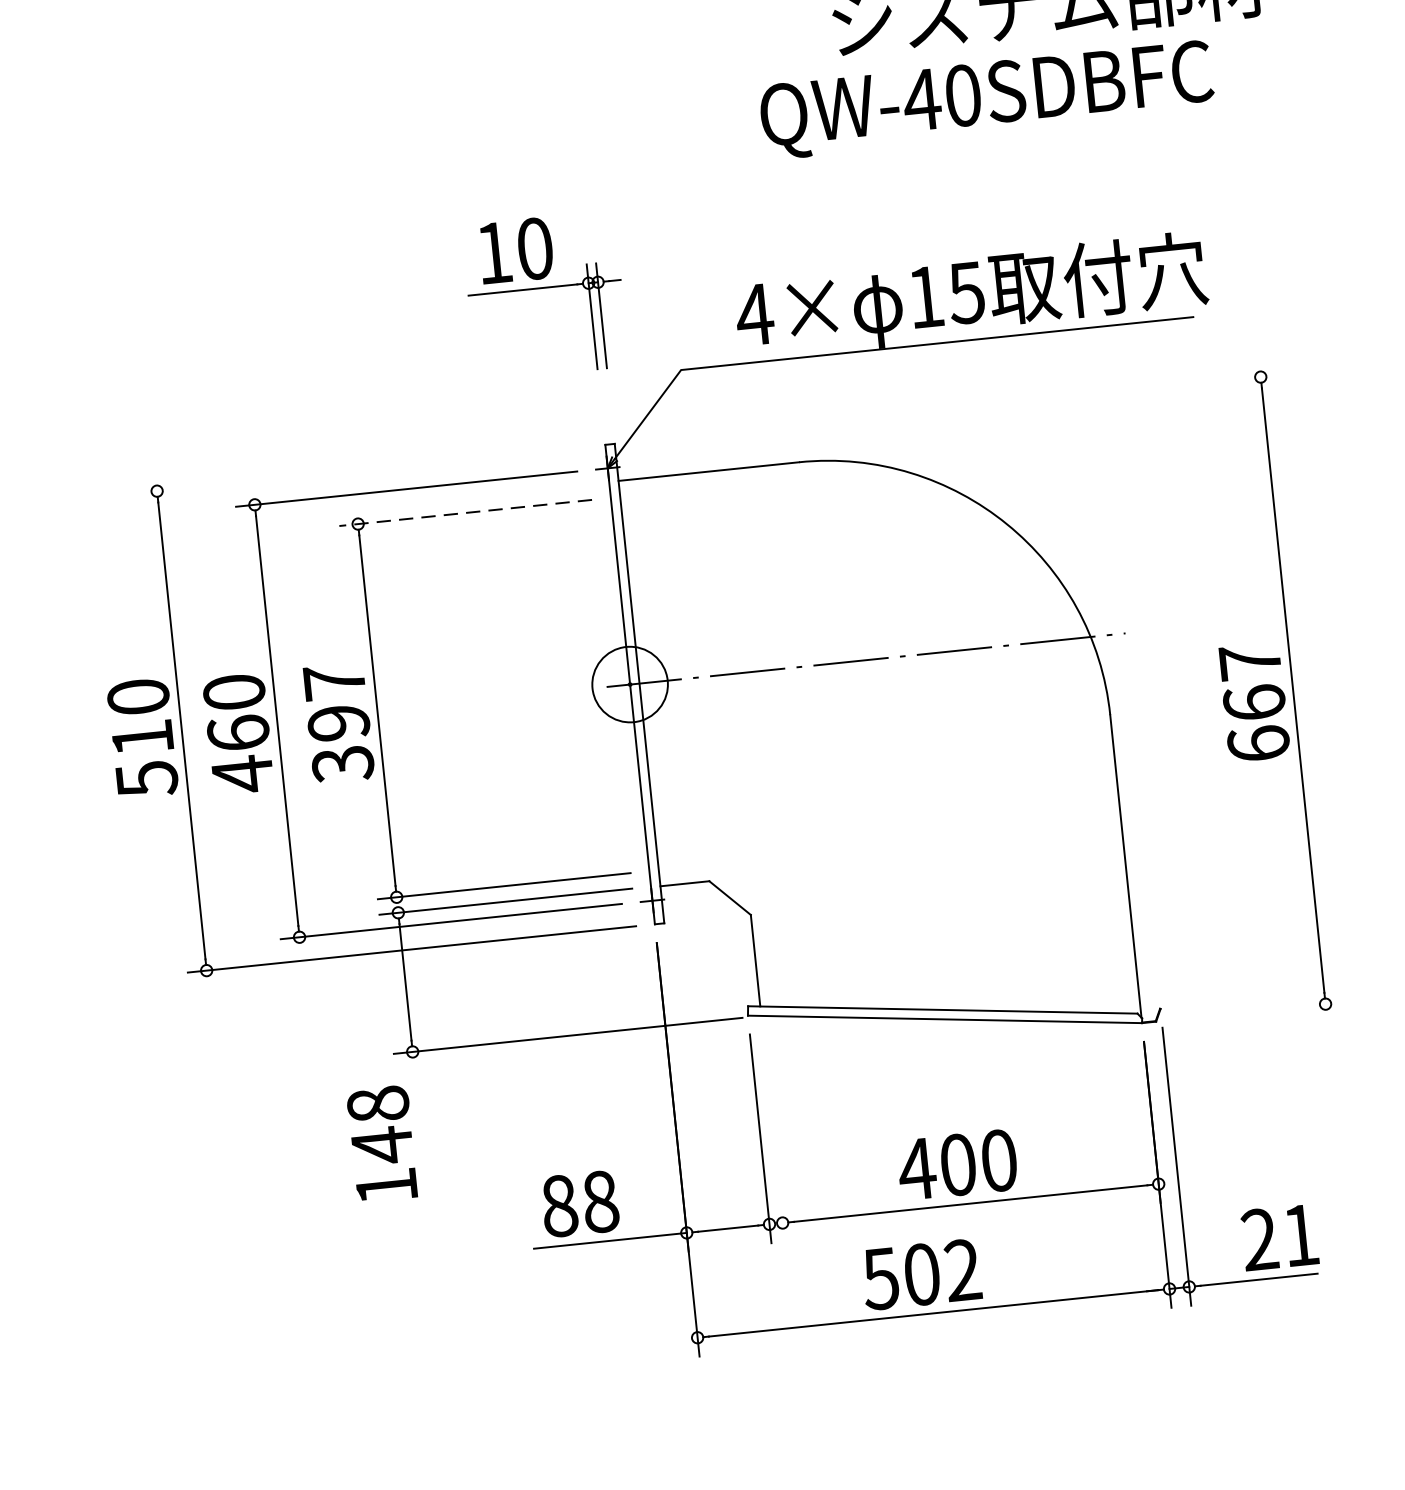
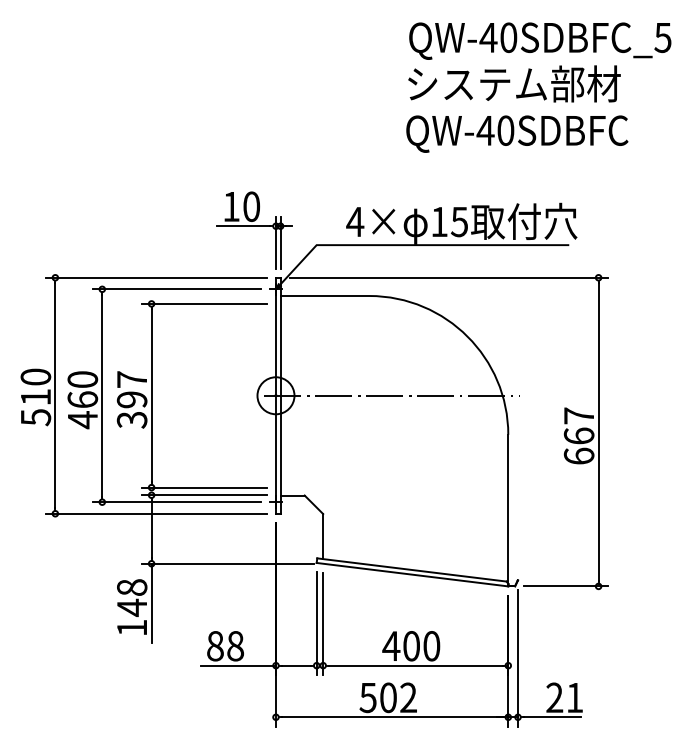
text: (987, 98) -> (517, 133), moved
part: (545, 296) -> (254, 230), moved
line: (955, 408) -> (448, 277), added
line: (362, 469) -> (156, 277), added
line: (465, 512) -> (204, 303), dashed -> solid
line: (1258, 1011) -> (565, 586), added
line: (420, 1130) -> (151, 602), added
line: (774, 1137) -> (323, 623), added

